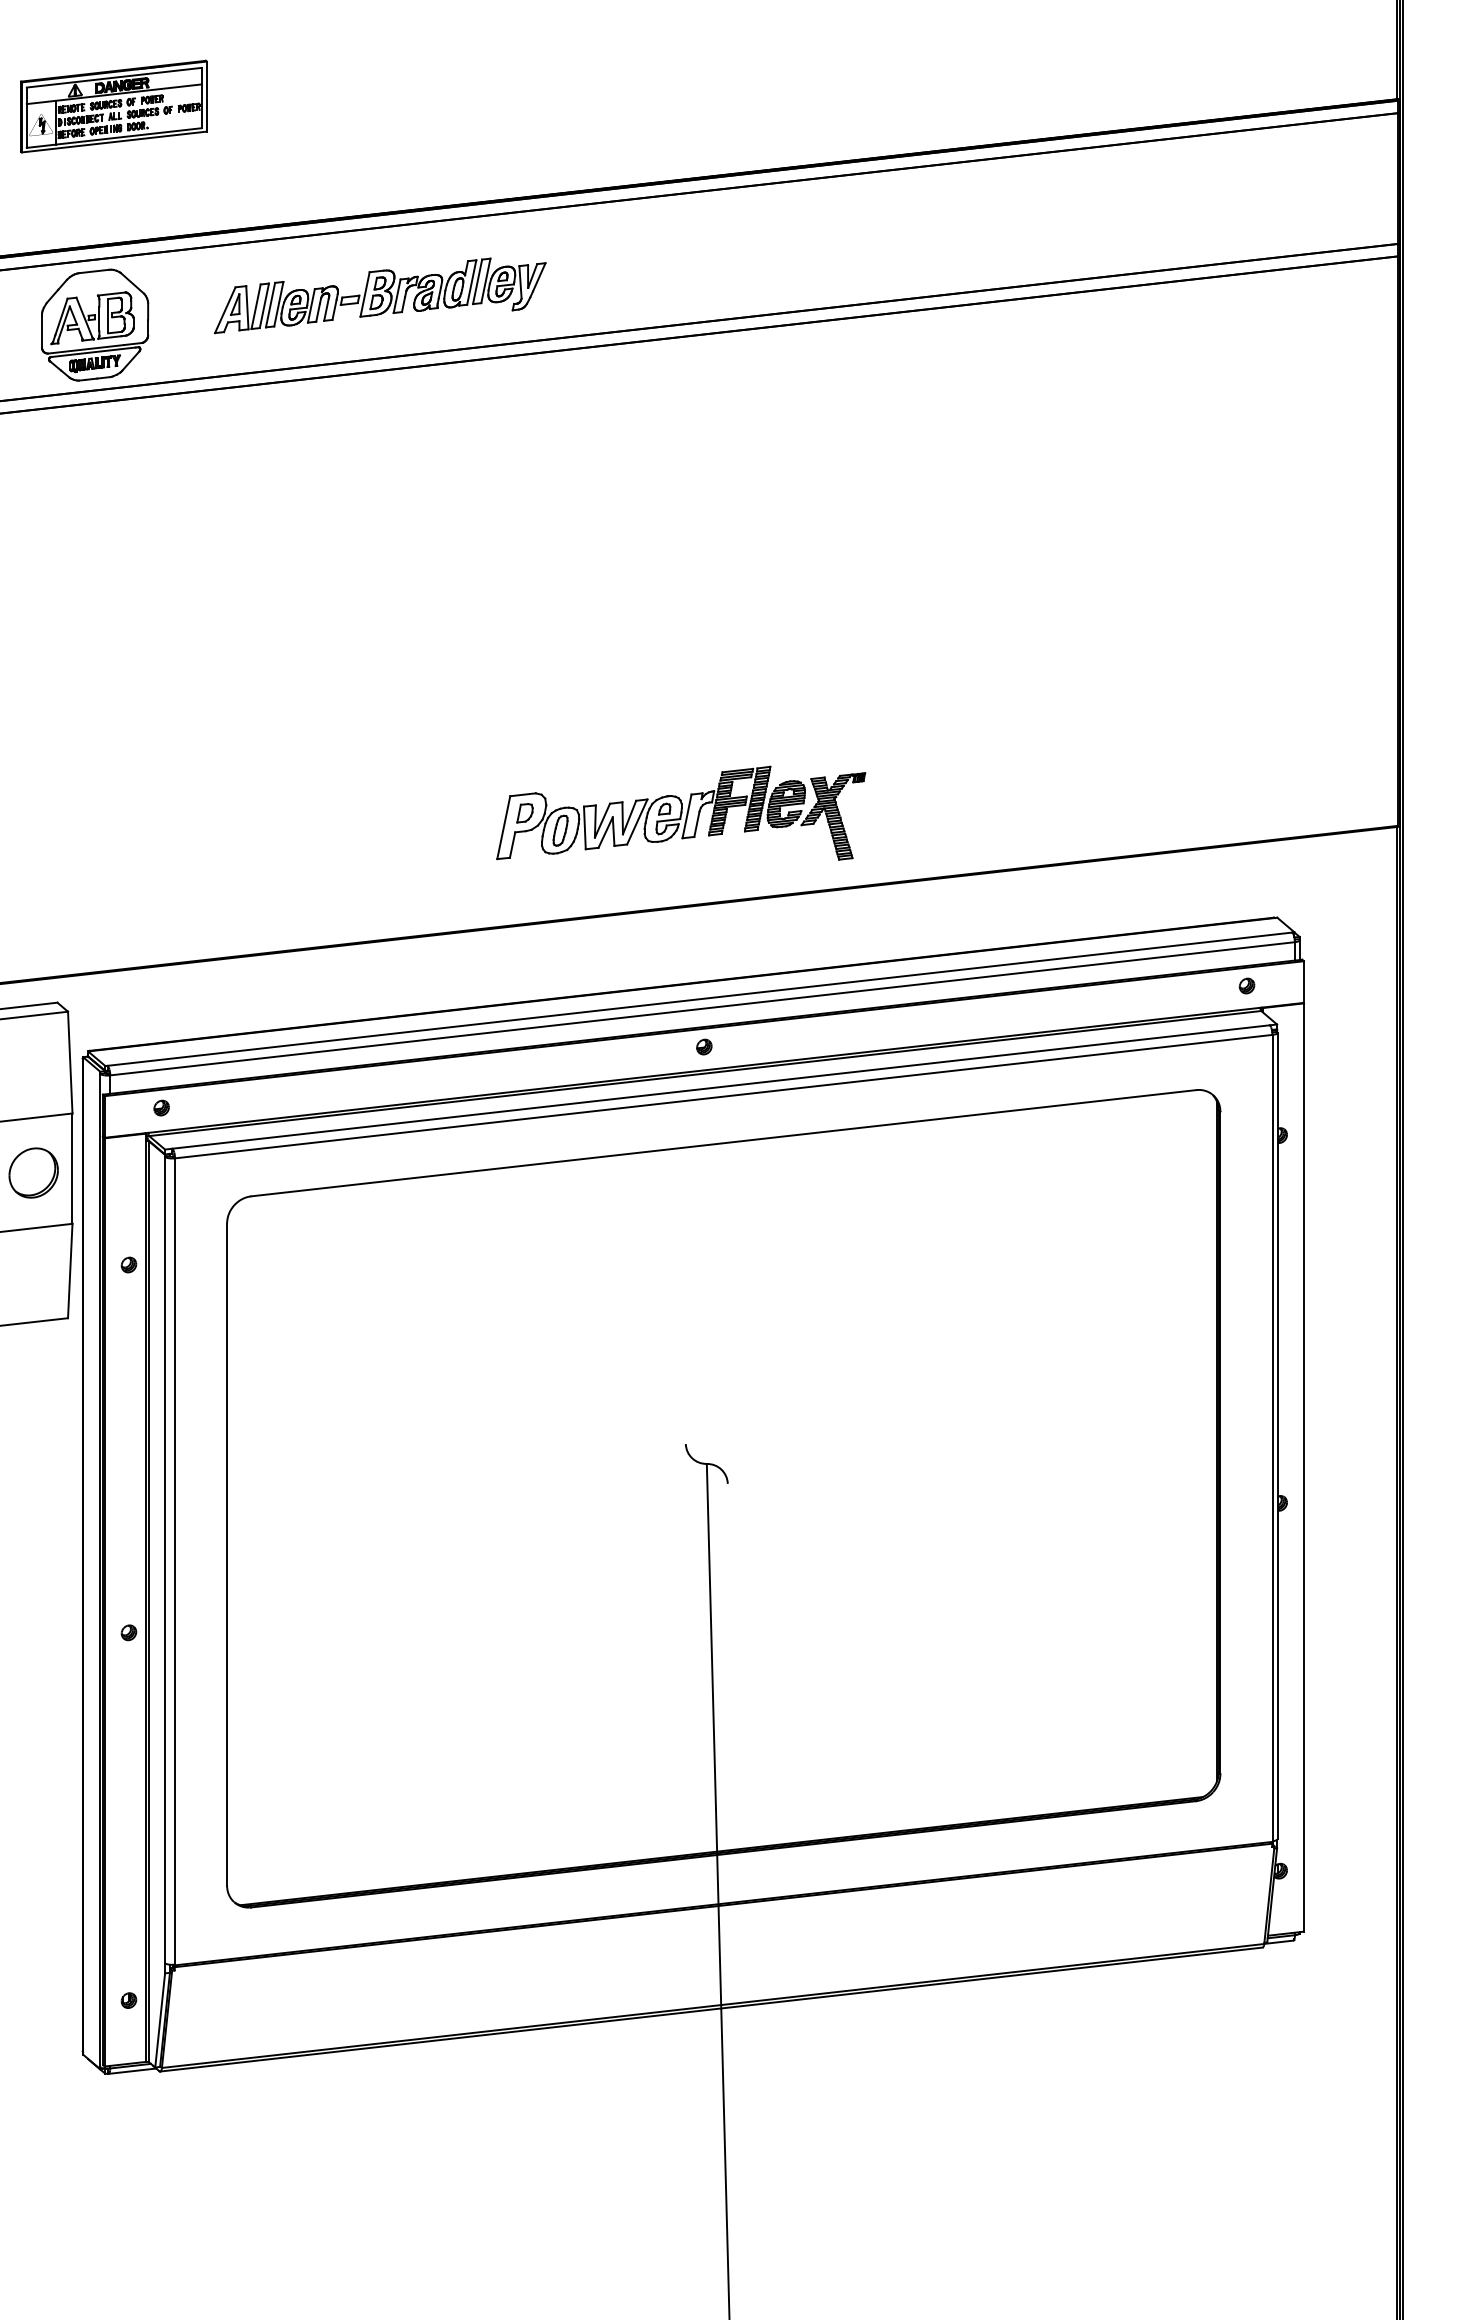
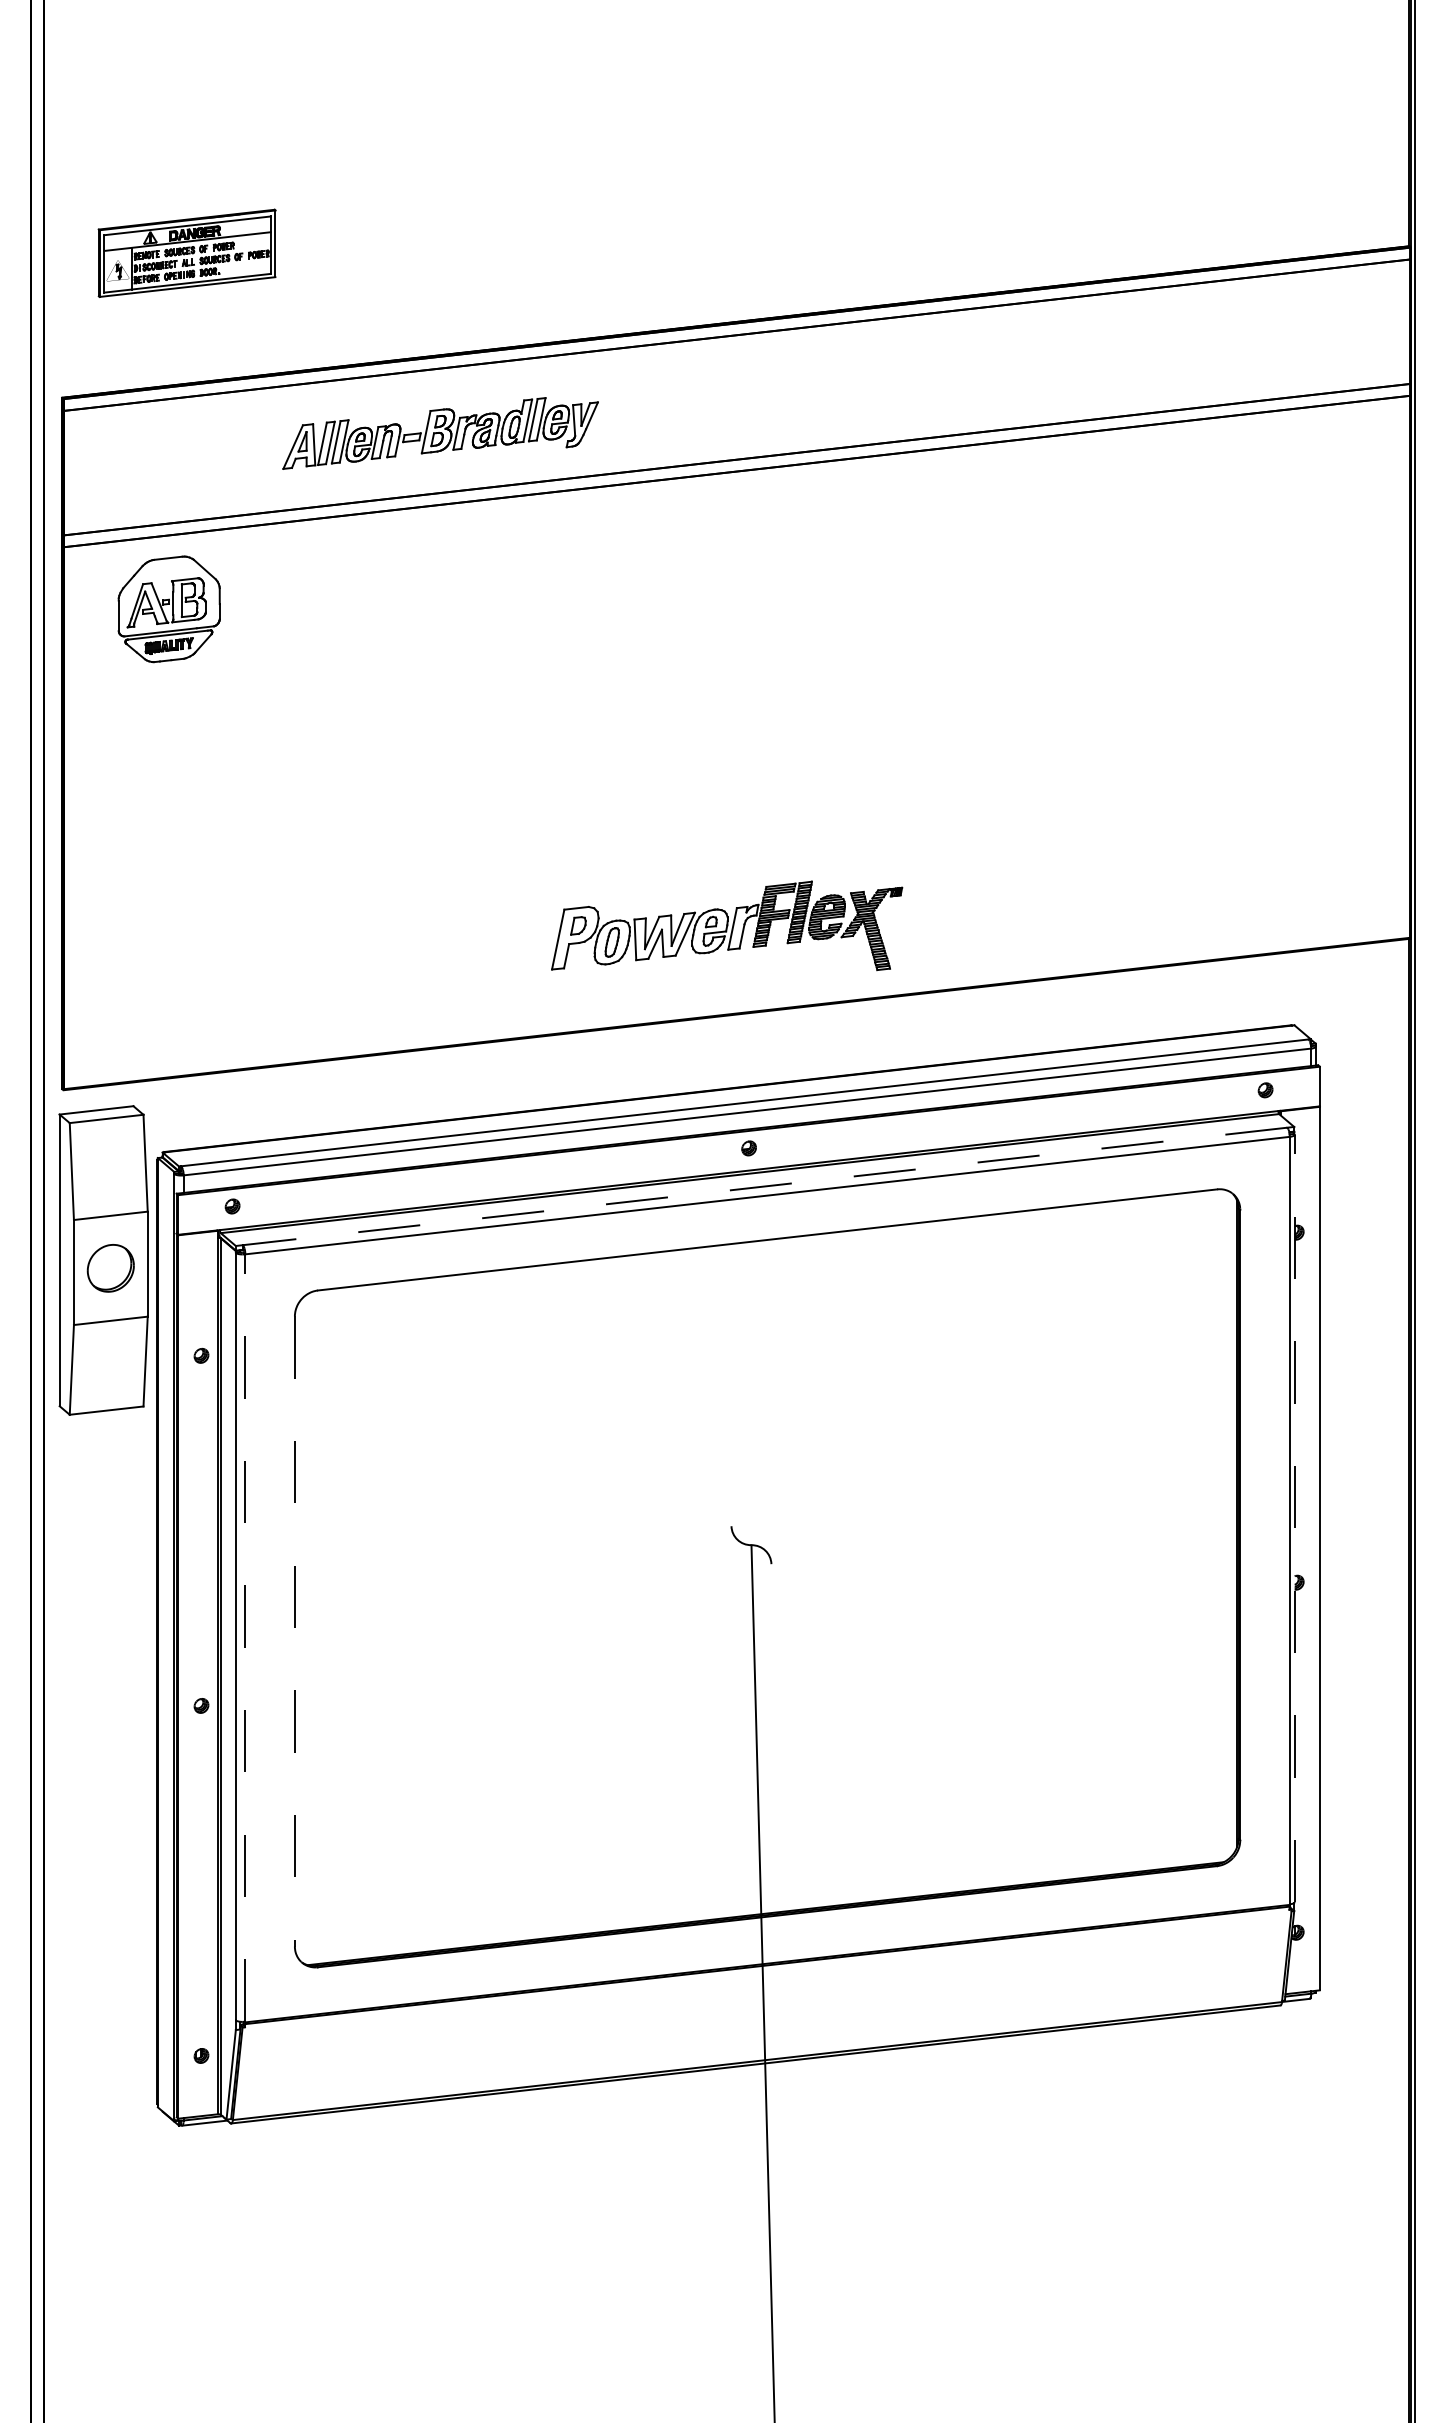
part: (94, 325) -> (168, 609), moved
line: (721, 1087) -> (765, 1186), solid -> dashed
line: (1277, 1435) -> (1294, 1518), solid -> dashed
line: (226, 1554) -> (294, 1631), solid -> dashed
line: (175, 1561) -> (245, 1638), solid -> dashed

